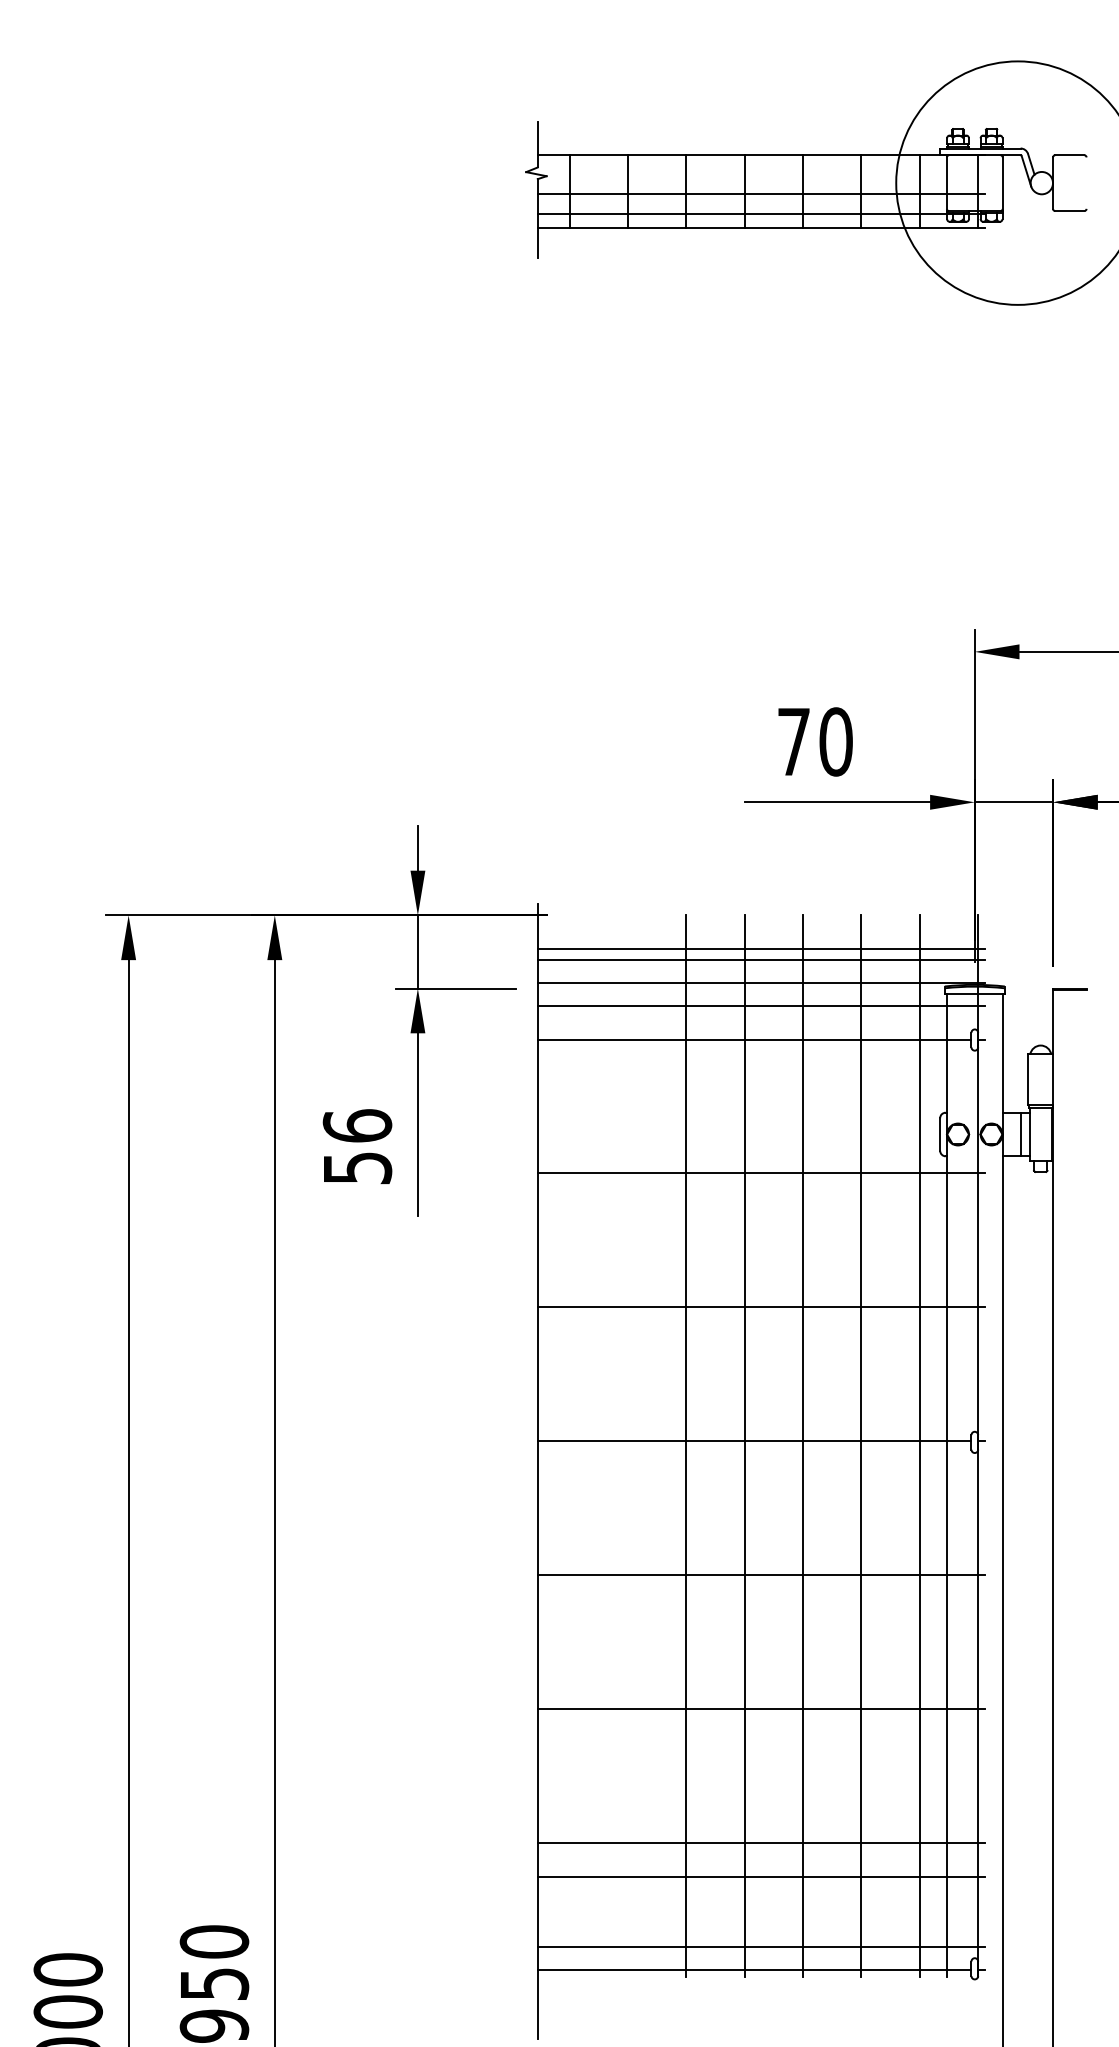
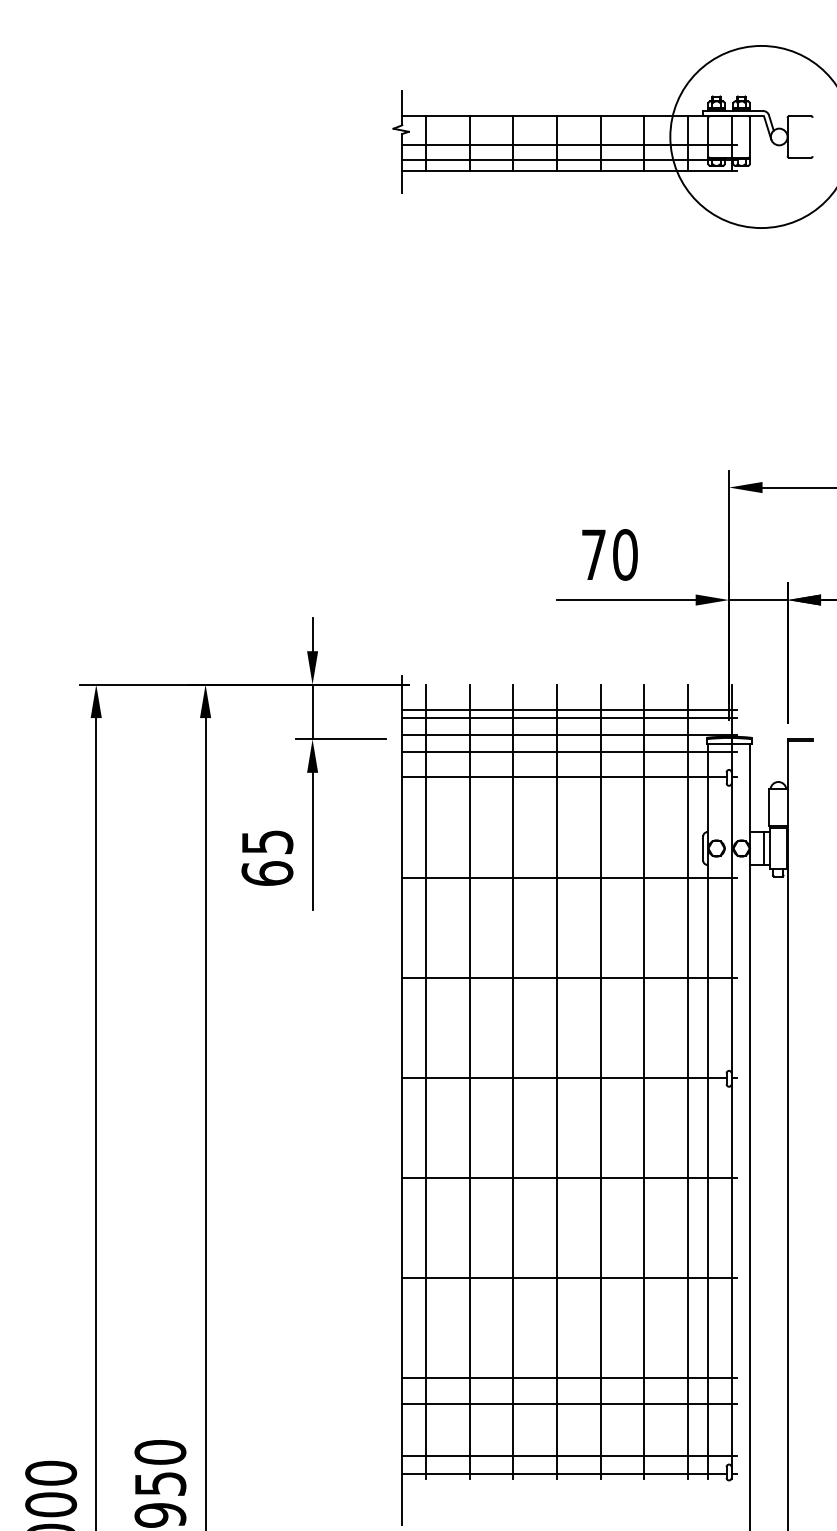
text: (357, 1146) -> (267, 857), 56 -> 65
line: (569, 1446) -> (425, 1081), added
line: (628, 1446) -> (470, 1081), added

